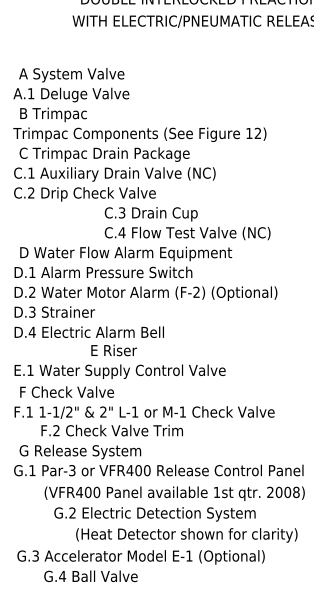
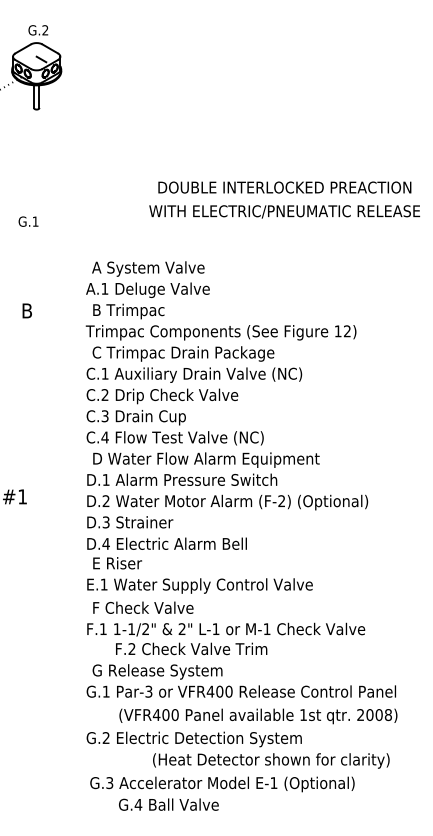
text: (186, 223) -> (174, 427), moved
text: (114, 350) -> (117, 563), moved
text: (154, 514) -> (193, 739), moved

